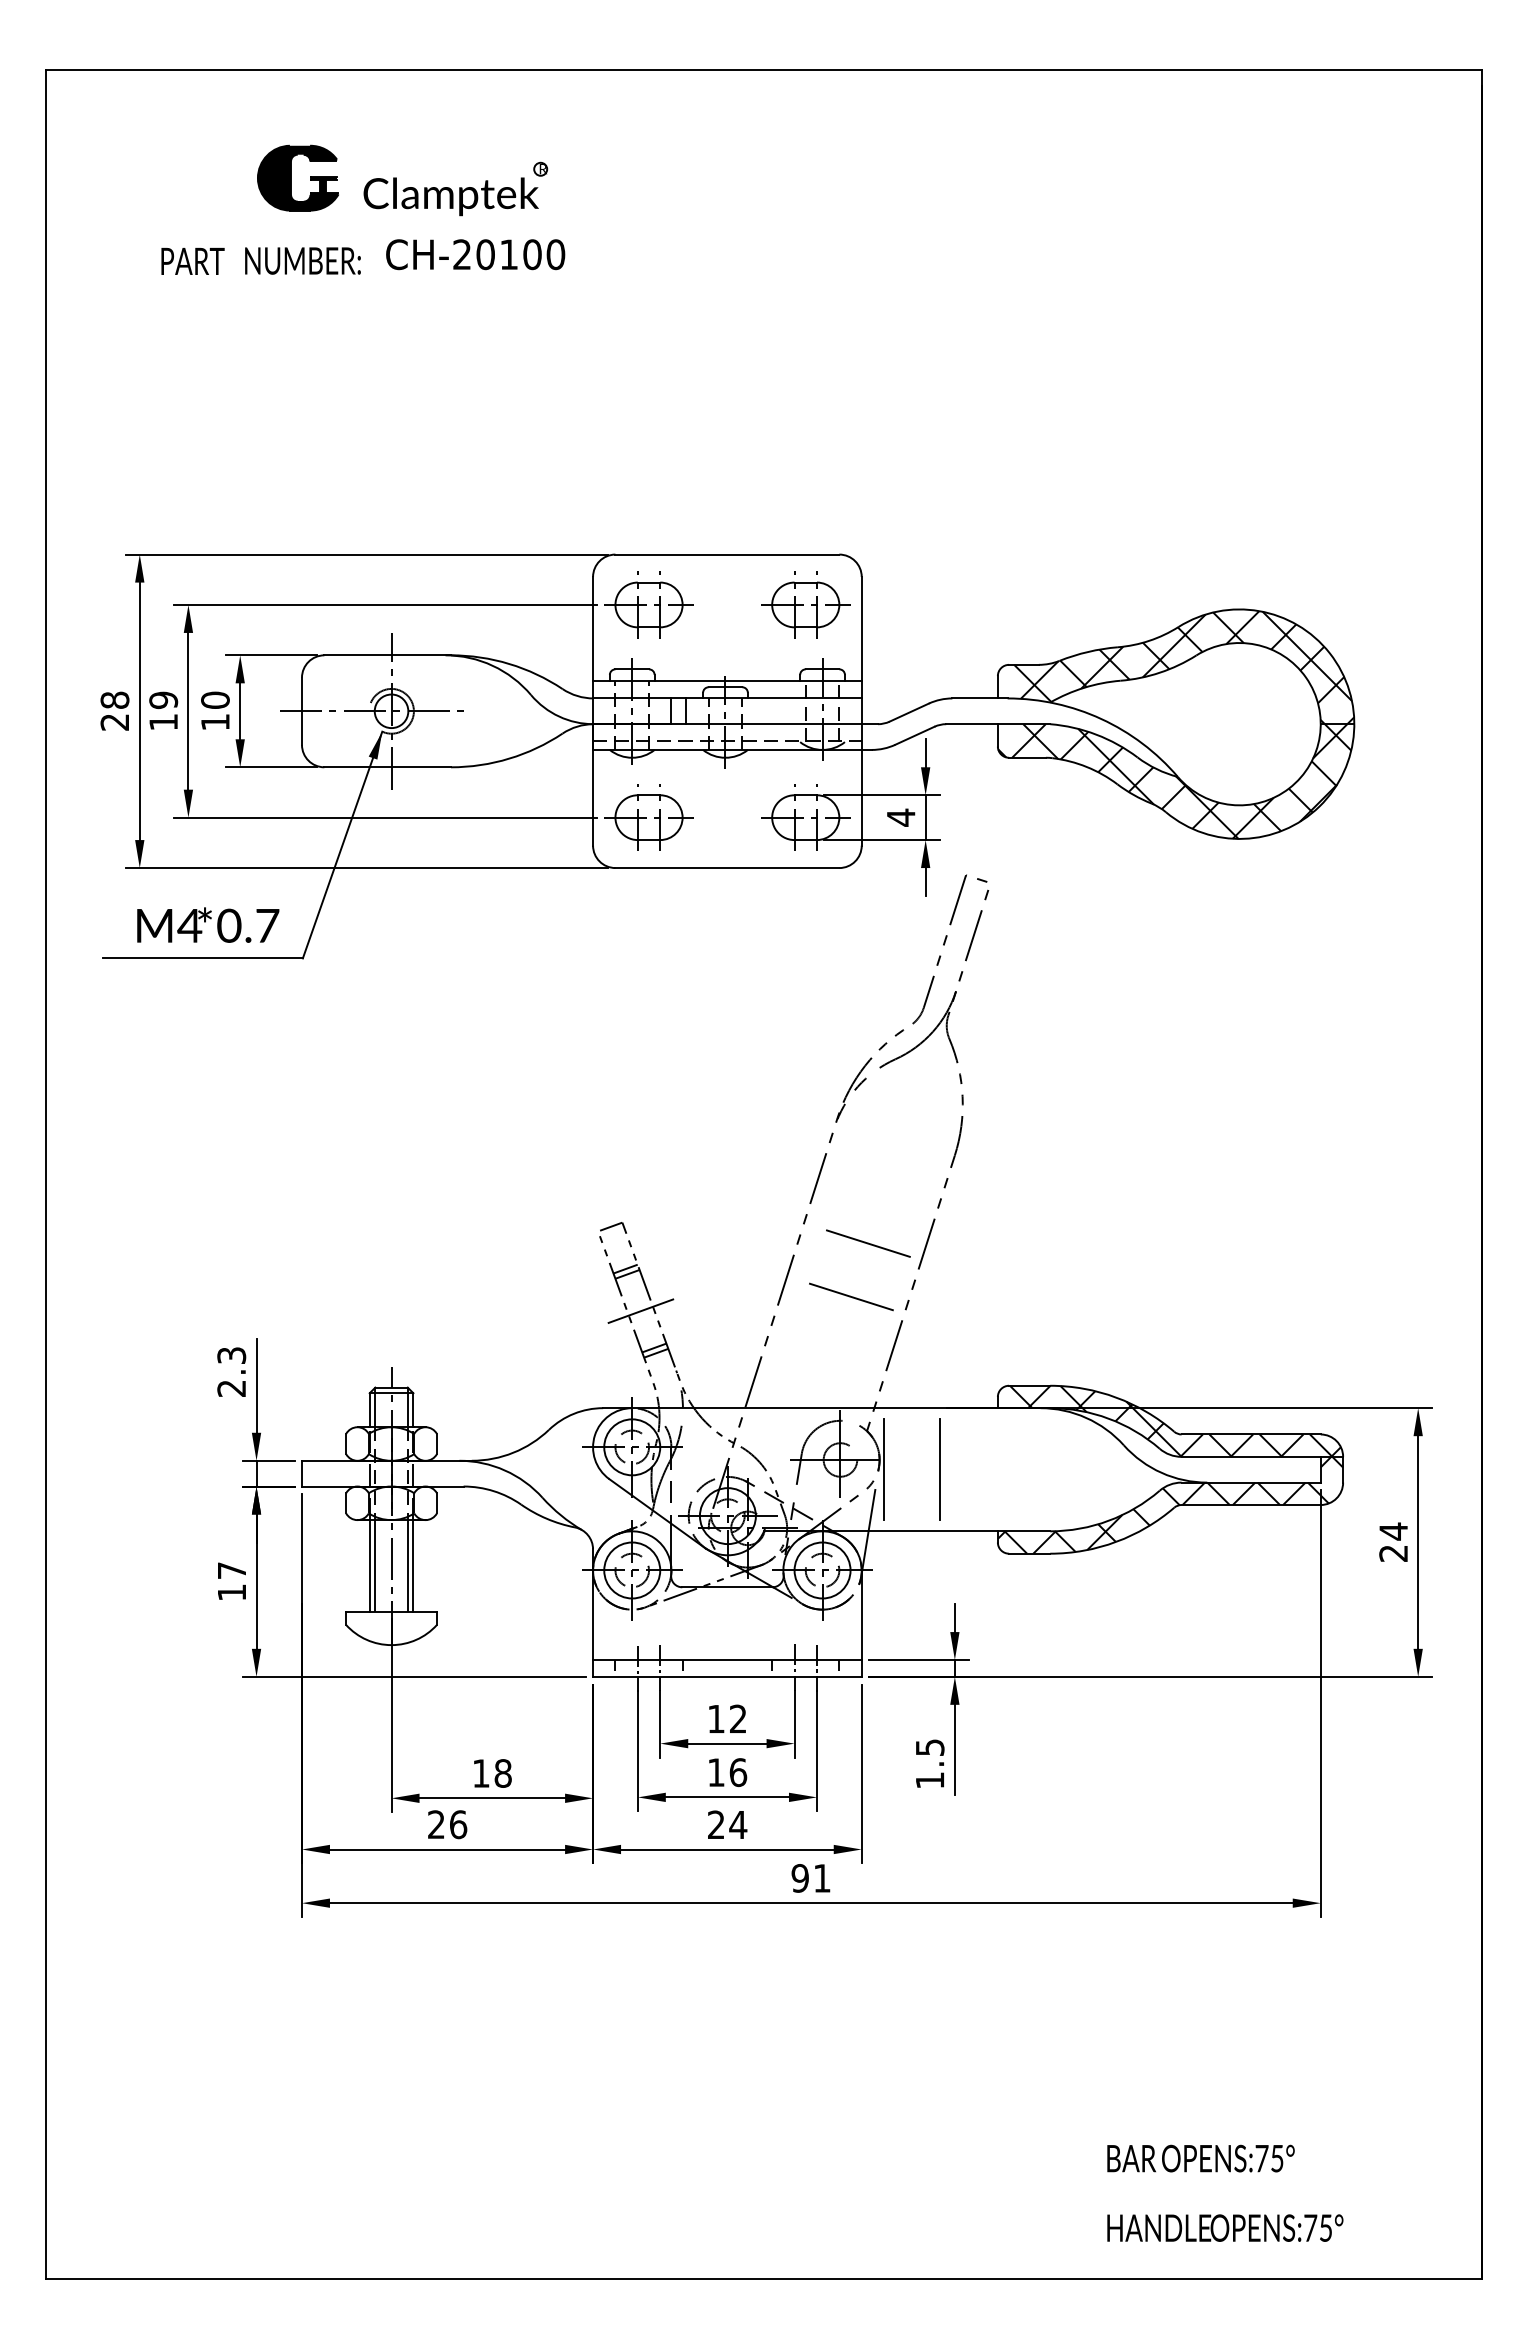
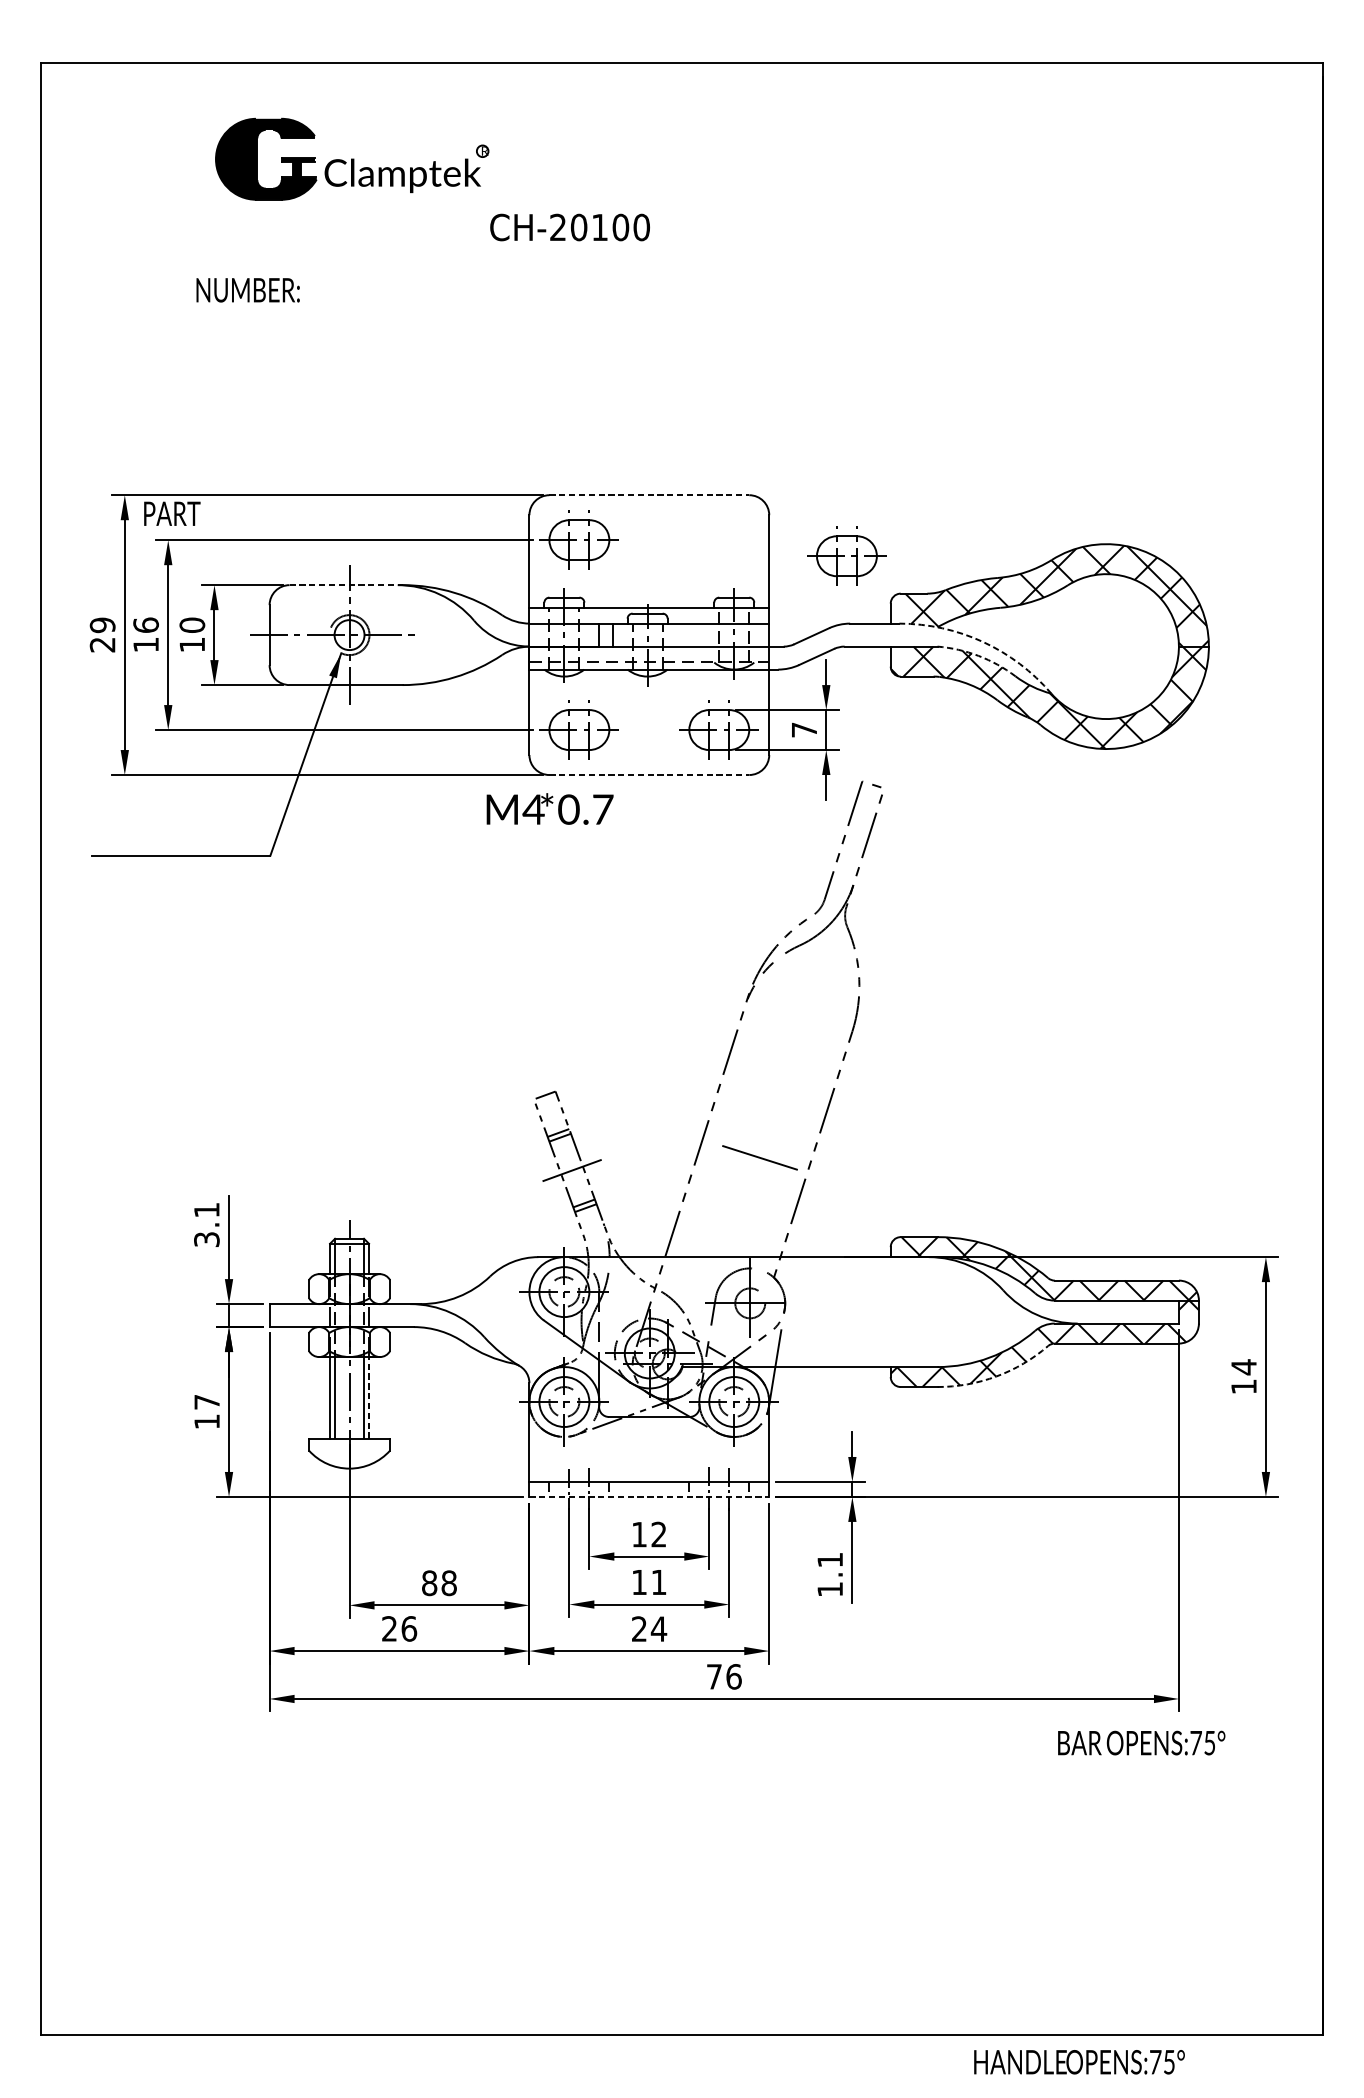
part: (297, 177) -> (265, 158), size x1.4
text: (475, 254) -> (569, 227), moved
text: (302, 260) -> (247, 289), moved
text: (192, 261) -> (171, 513), moved
line: (727, 554) -> (649, 495), solid -> dashed
part: (805, 604) -> (846, 555), moved
line: (388, 655) -> (346, 585), solid -> dashed
text: (114, 700) -> (102, 625), 28 -> 29
text: (163, 700) -> (145, 625), 19 -> 16
arc: (1101, 719) -> (983, 642), solid -> dashed
arc: (1096, 734) -> (978, 655), solid -> dashed
text: (901, 817) -> (804, 729), 4 -> 7
line: (727, 868) -> (649, 775), solid -> dashed
text: (208, 924) -> (550, 808), moved
line: (868, 1243) -> (775, 1110), removed
text: (231, 1371) -> (206, 1224), 2.3 -> 3.1
line: (884, 1469) -> (789, 1311), removed
line: (940, 1469) -> (839, 1311), removed
arc: (1116, 1541) -> (996, 1376), solid -> dashed
text: (1393, 1553) -> (1243, 1386), 24 -> 14
line: (413, 1565) -> (369, 1397), solid -> dashed
line: (727, 1676) -> (649, 1496), solid -> dashed
text: (930, 1747) -> (830, 1560), 1.5 -> 1.1
text: (738, 1772) -> (659, 1582), 16 -> 11
text: (480, 1773) -> (428, 1583), 18 -> 88
text: (811, 1878) -> (724, 1676), 91 -> 76
text: (1200, 2158) -> (1141, 1742), moved
text: (1225, 2227) -> (1079, 2061), moved

